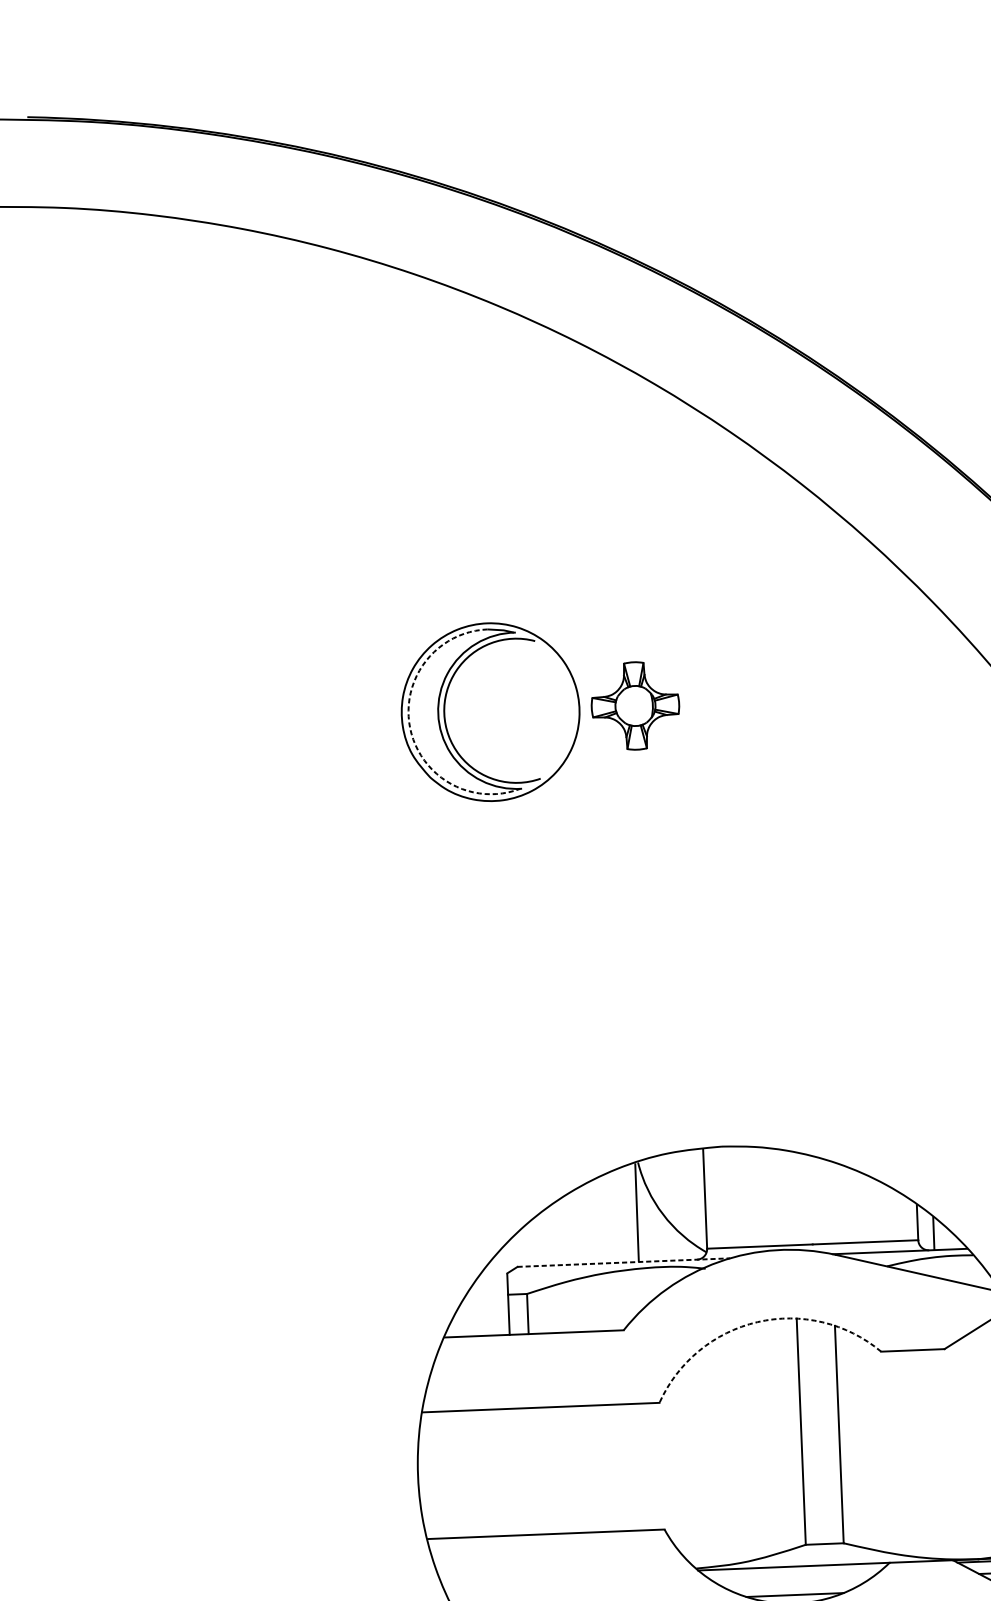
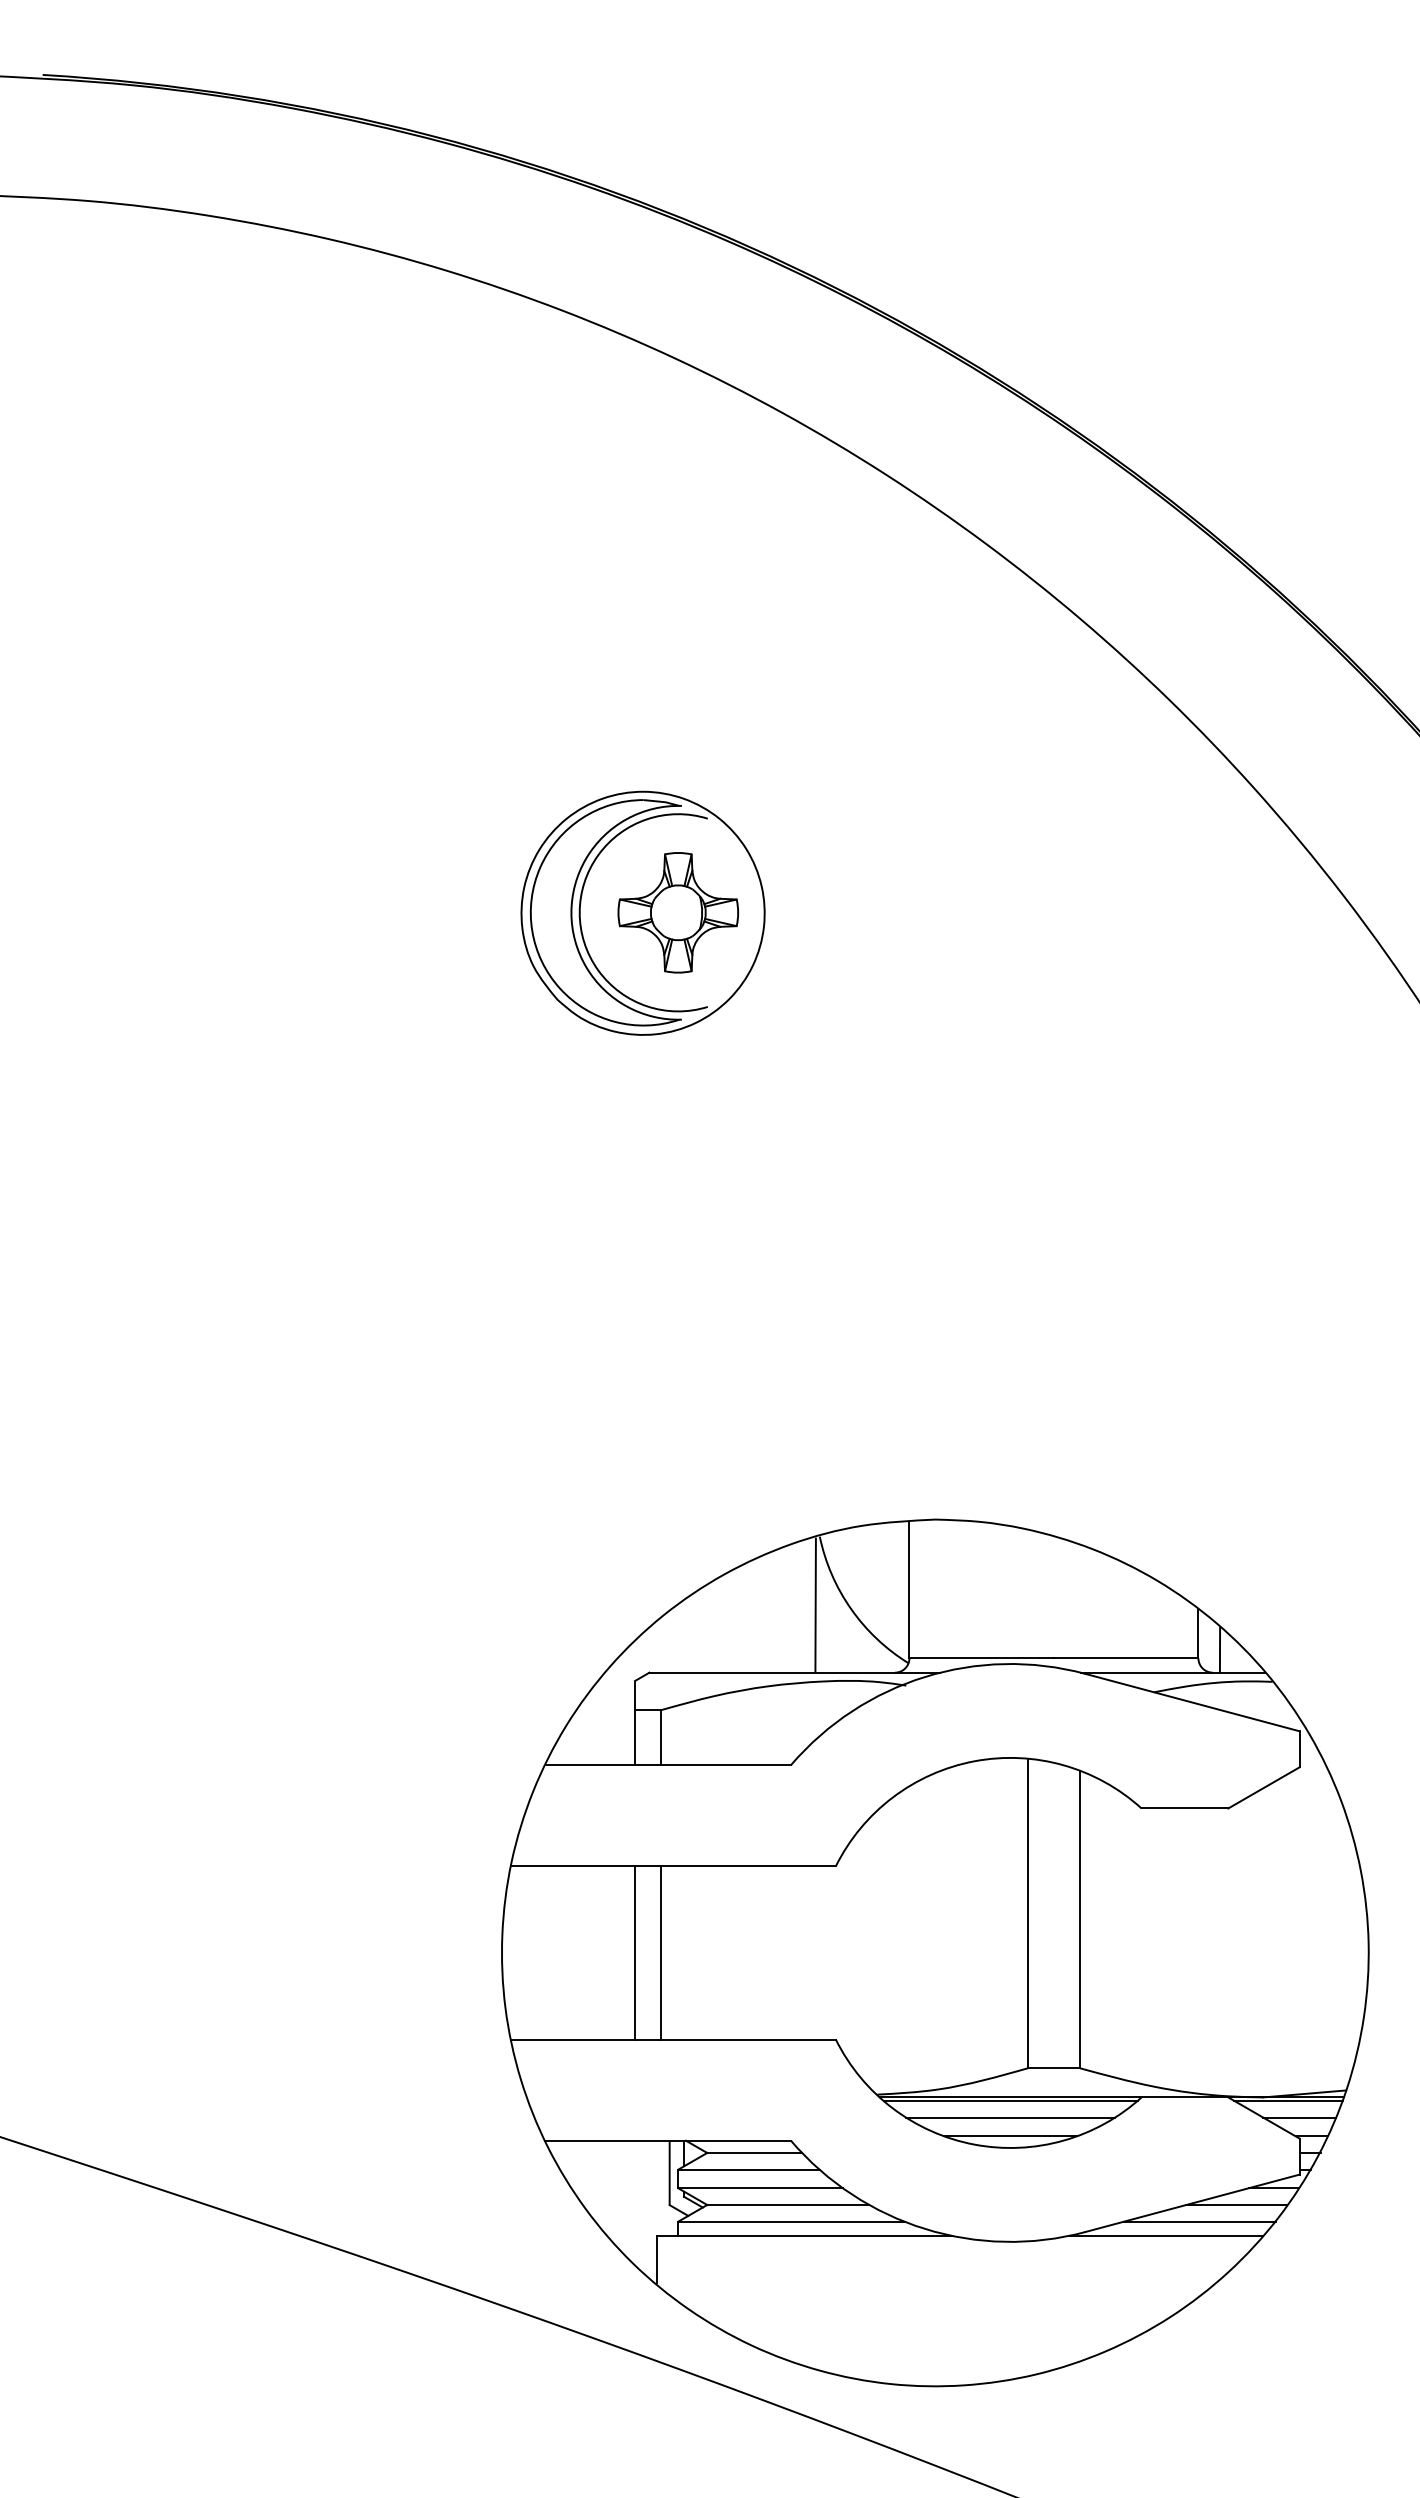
part: (634, 705) -> (677, 912), moved
arc: (410, 727) -> (532, 930), dashed -> solid
line: (624, 1262) -> (795, 1672), dashed -> solid
arc: (757, 1322) -> (974, 1761), dashed -> solid
line: (514, 1471) -> (634, 1952), added
line: (533, 1471) -> (660, 1952), added
line: (793, 1568) -> (1010, 2100), added
line: (794, 1581) -> (1010, 2117), added

